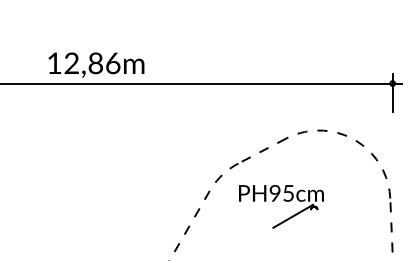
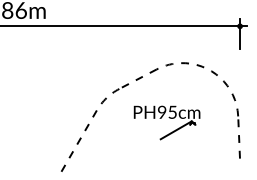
part: (283, 200) -> (168, 117), moved

